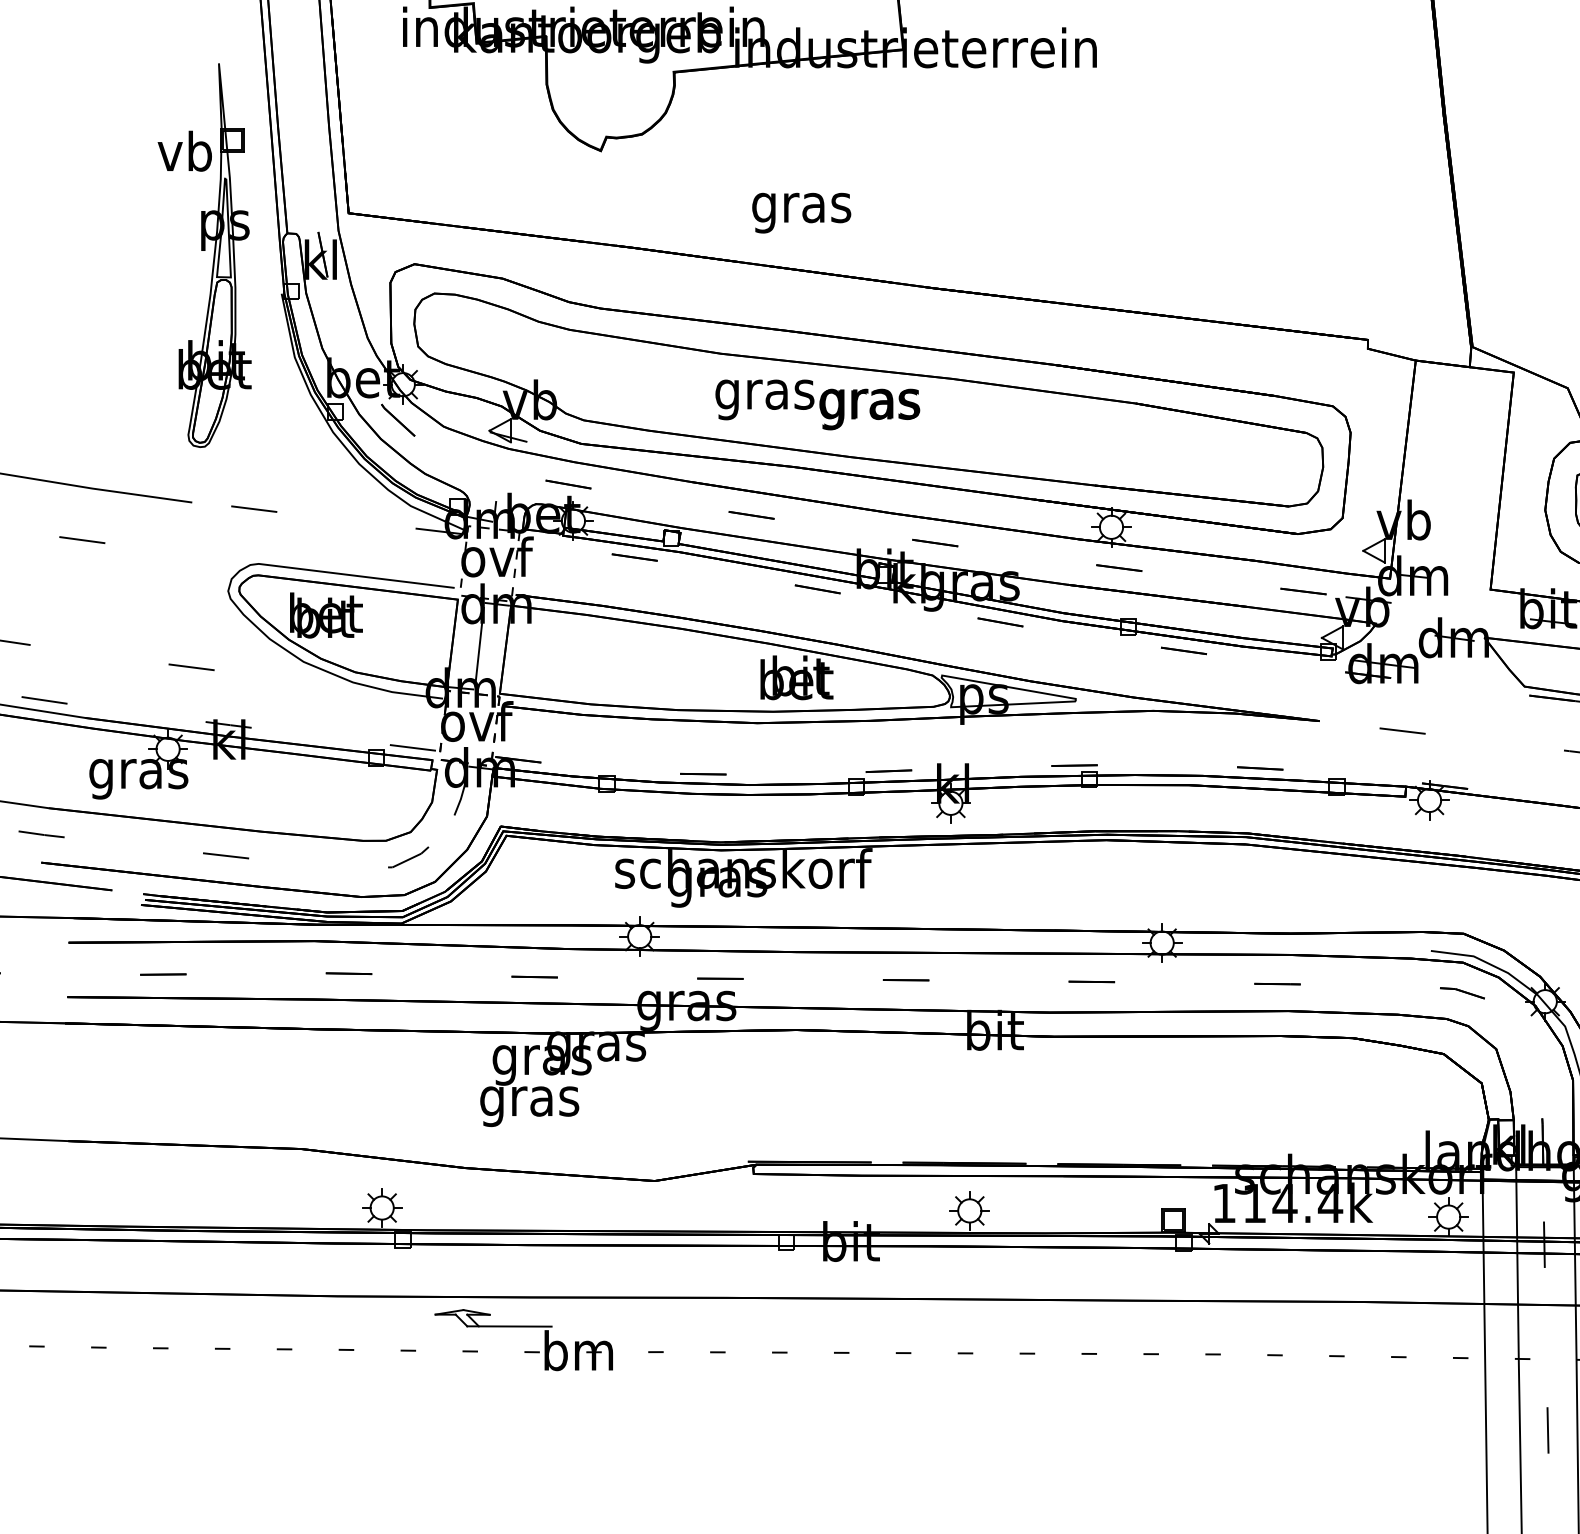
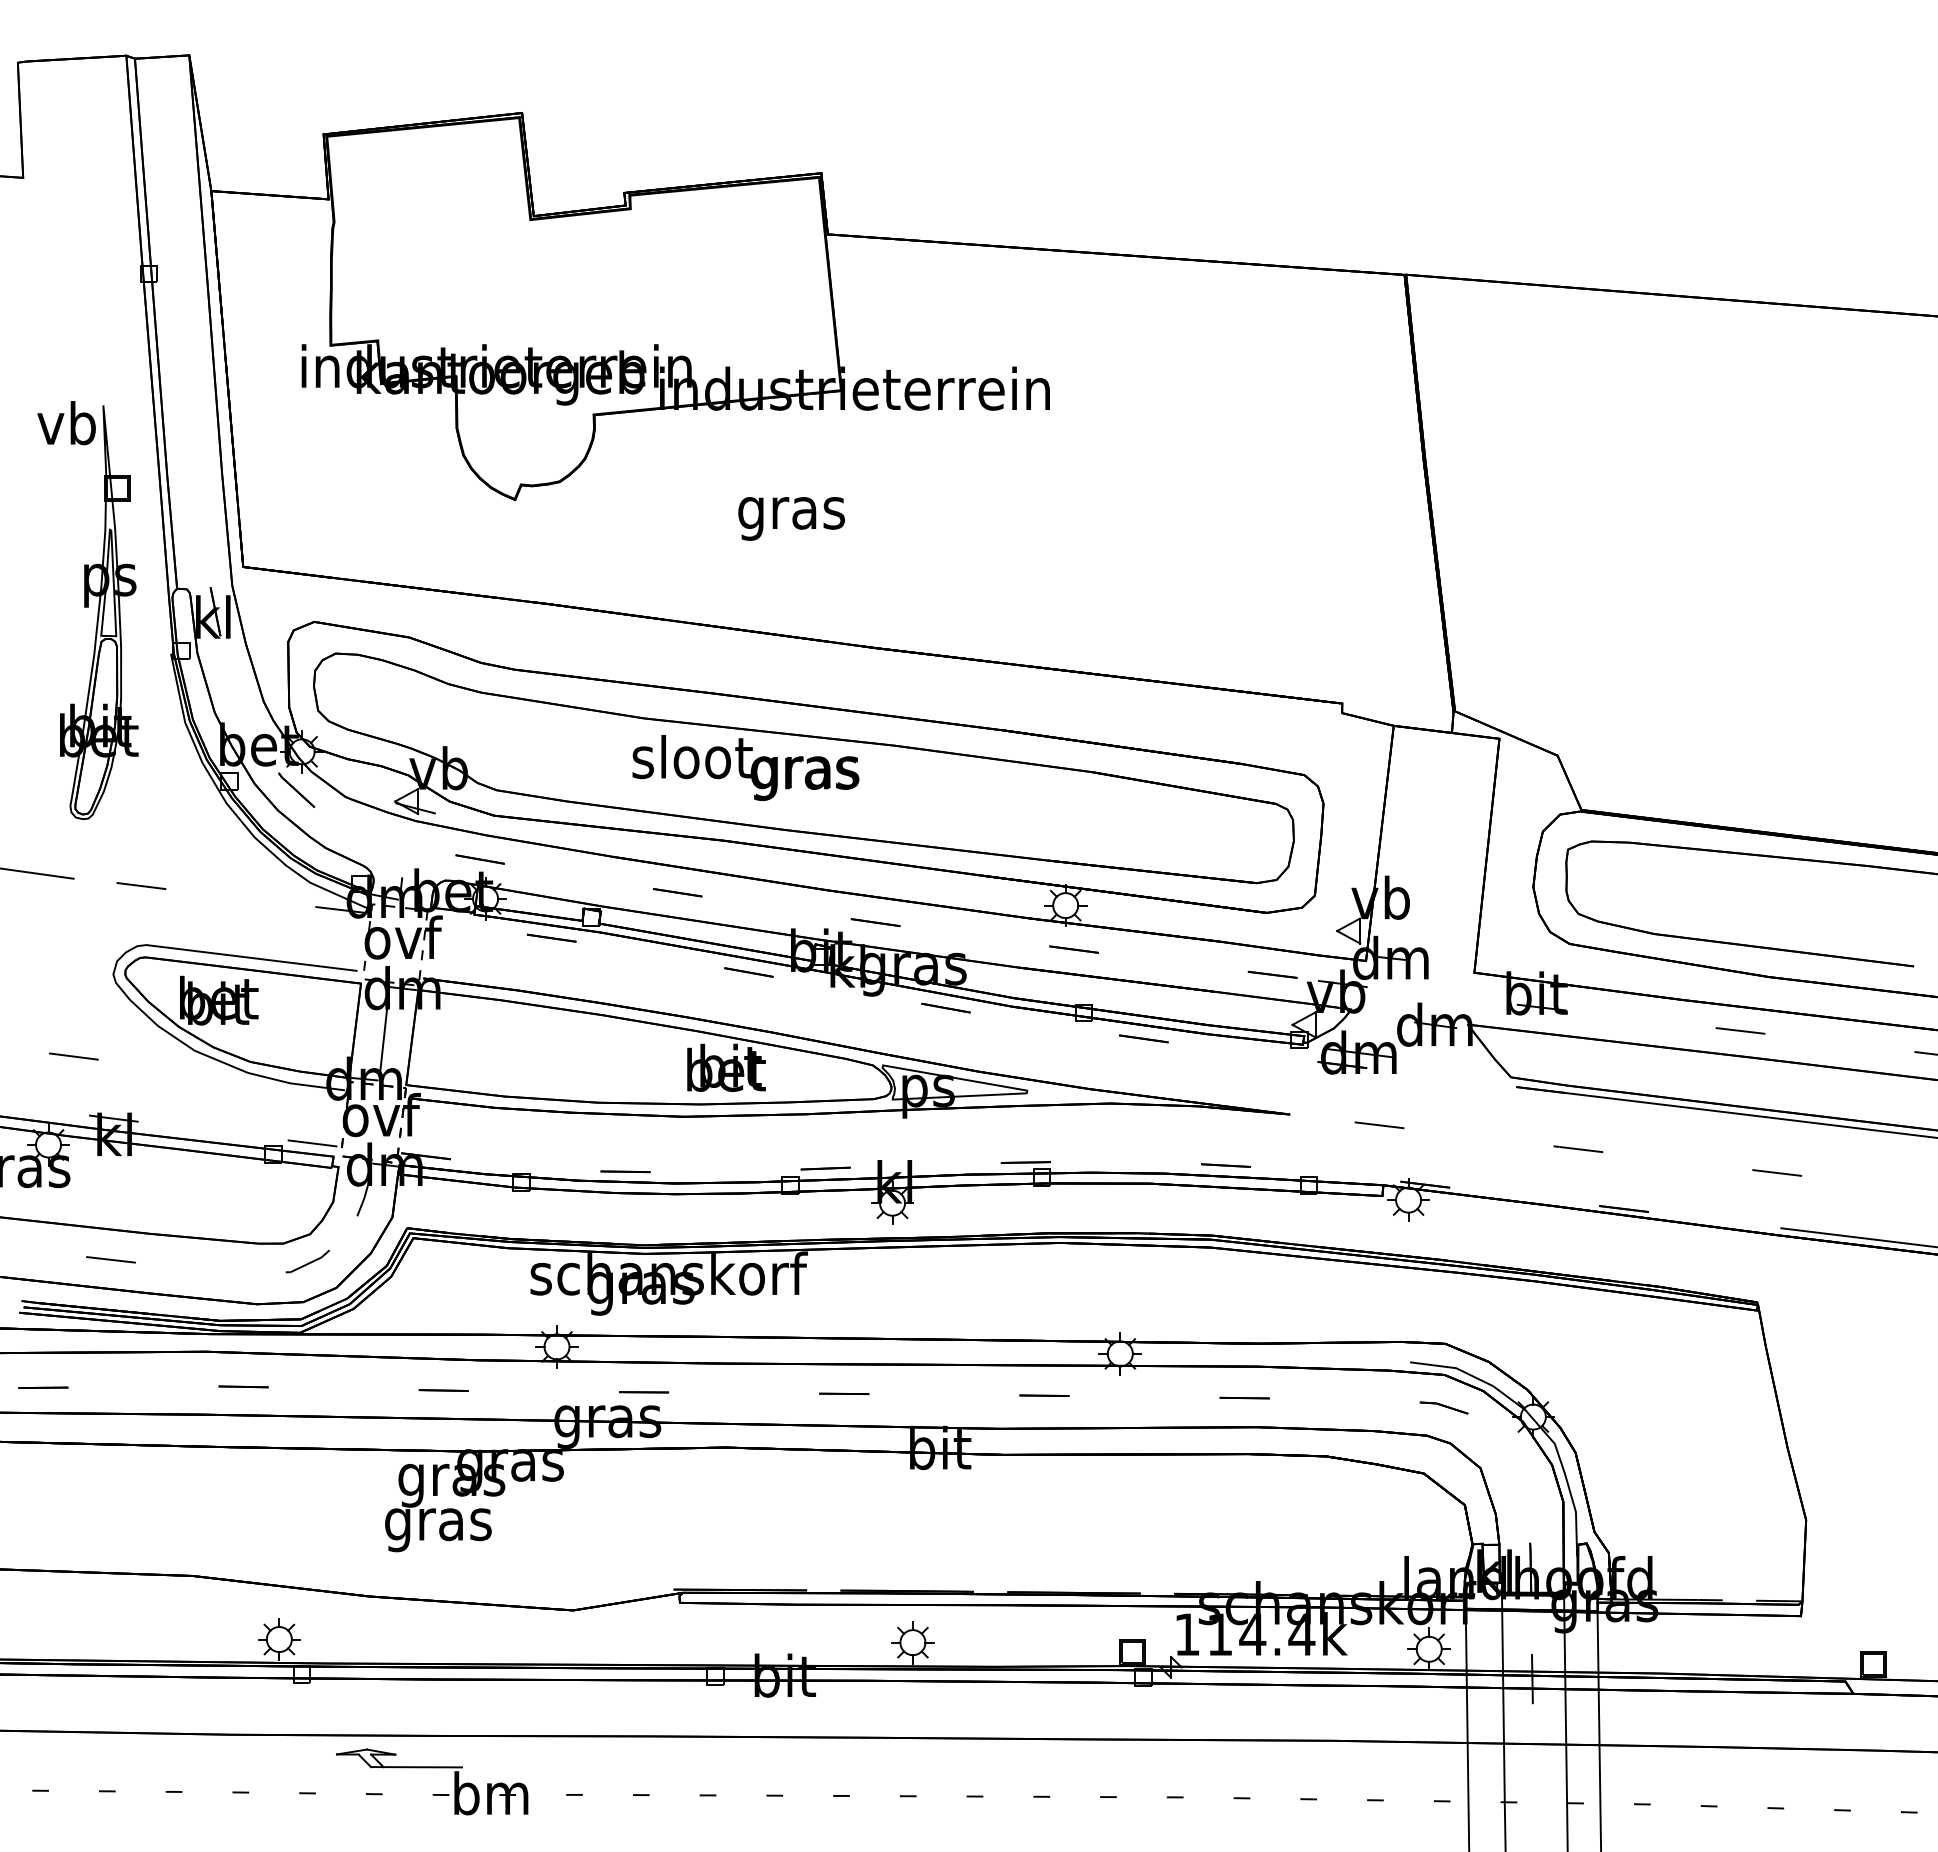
text: (184, 151) -> (66, 423), moved
text: (801, 212) -> (791, 518), moved
text: (765, 394) -> (692, 762), gras -> sloot

